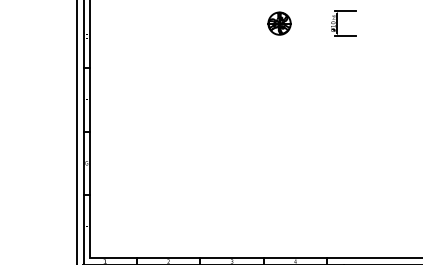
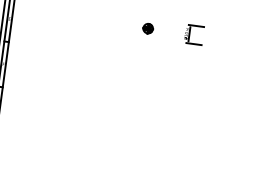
part: (279, 23) -> (148, 28), size x0.6

